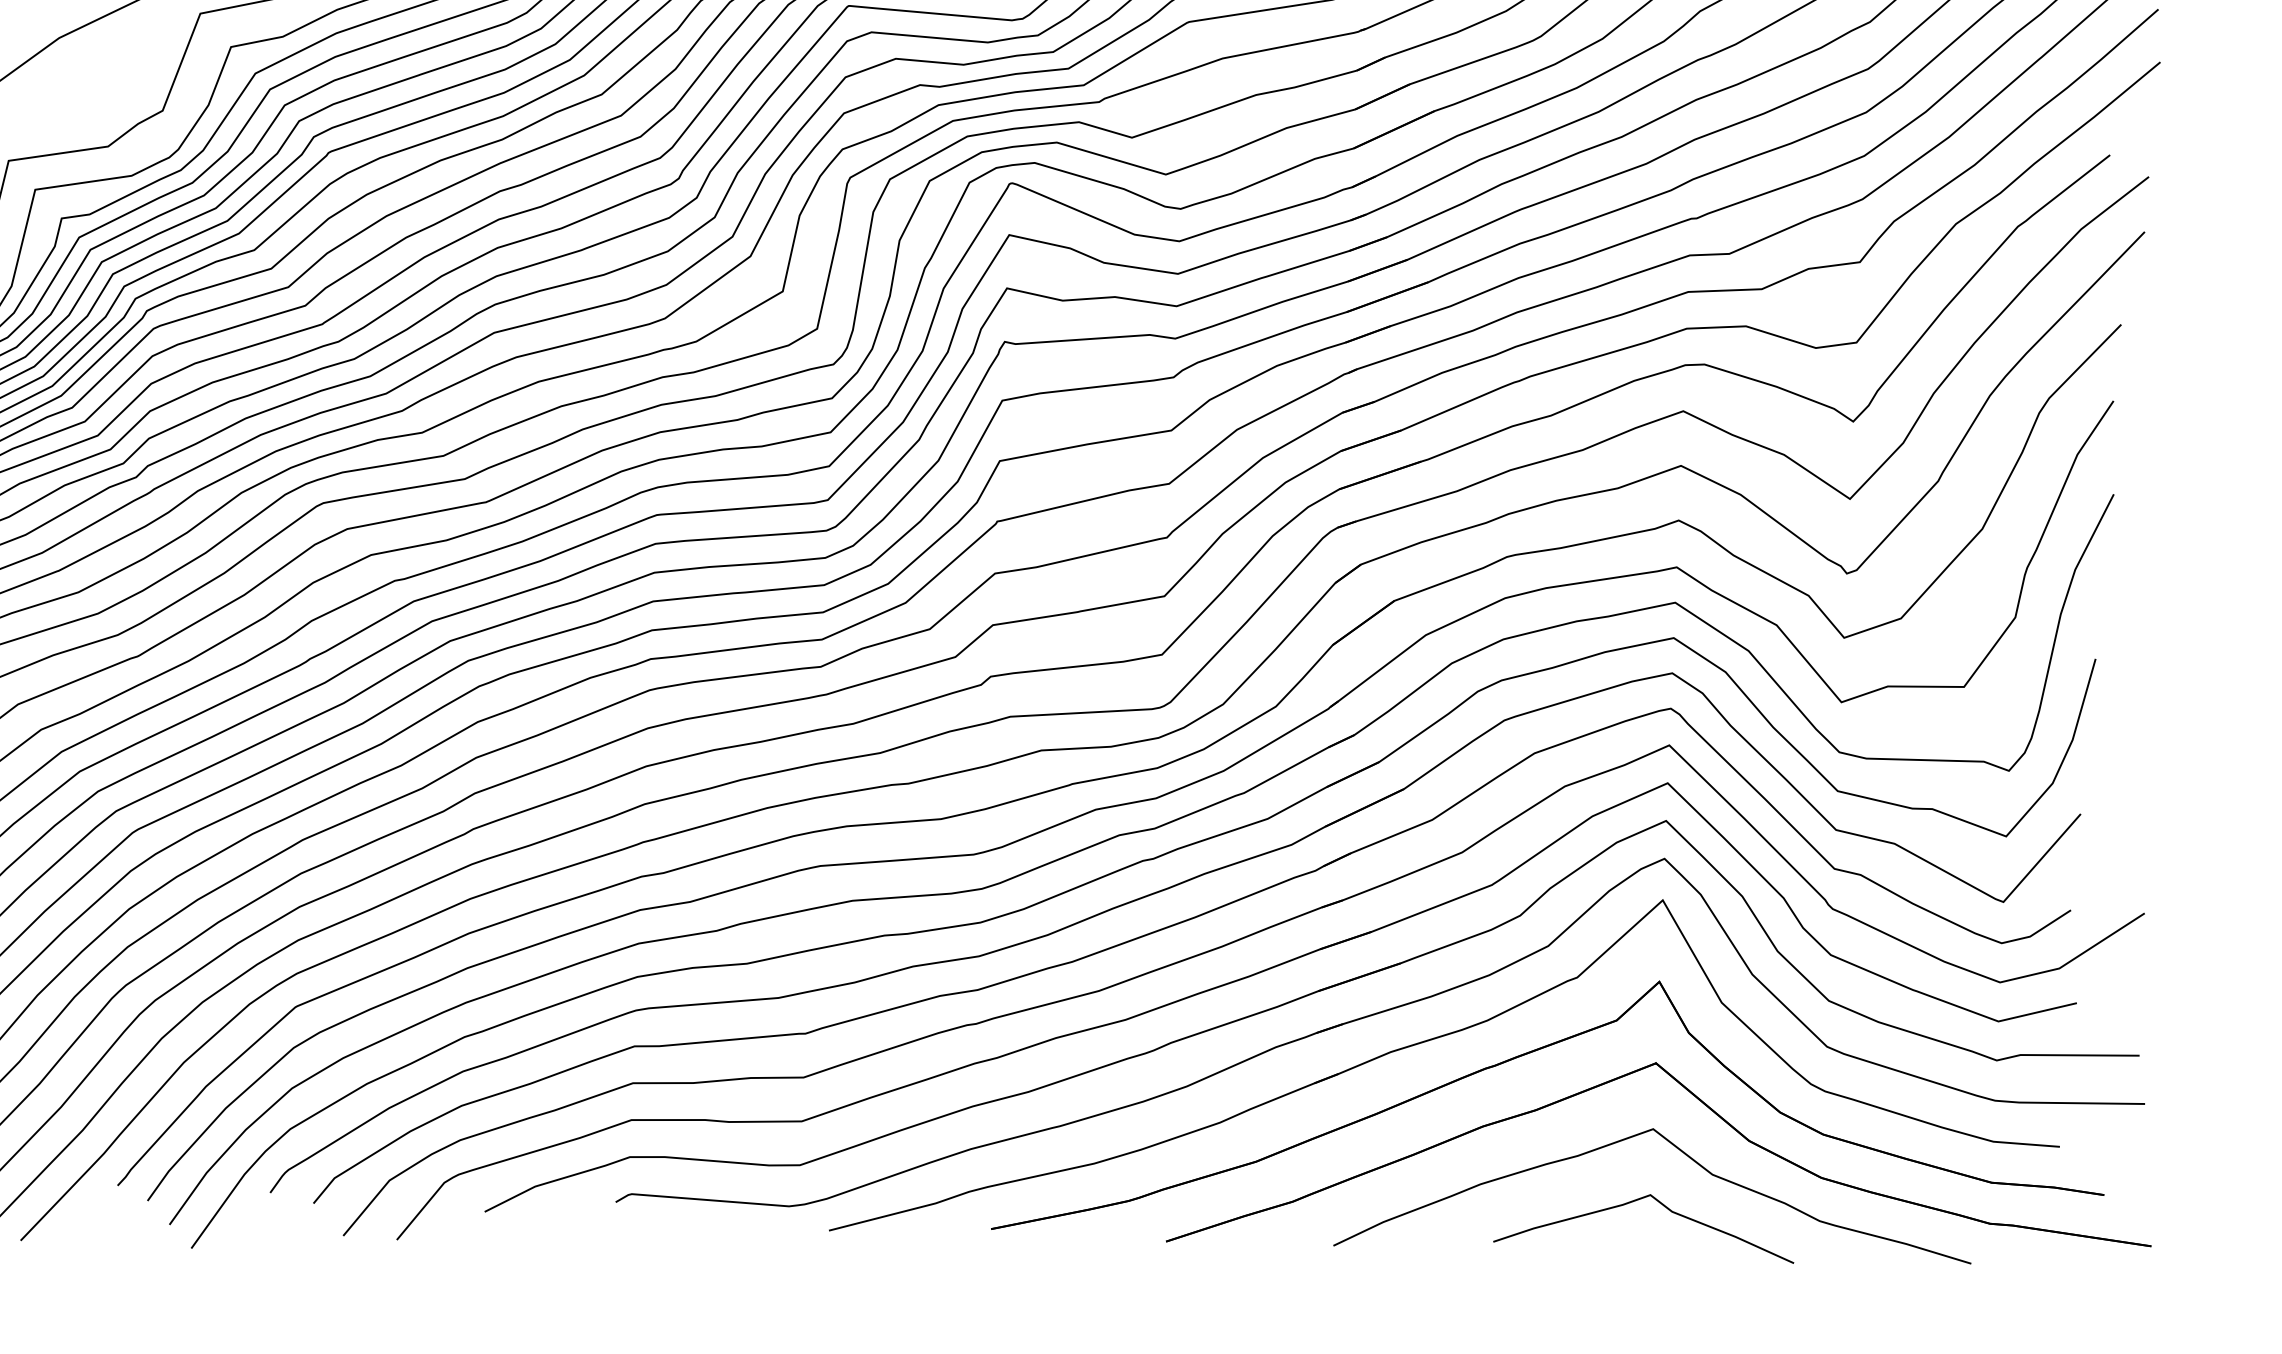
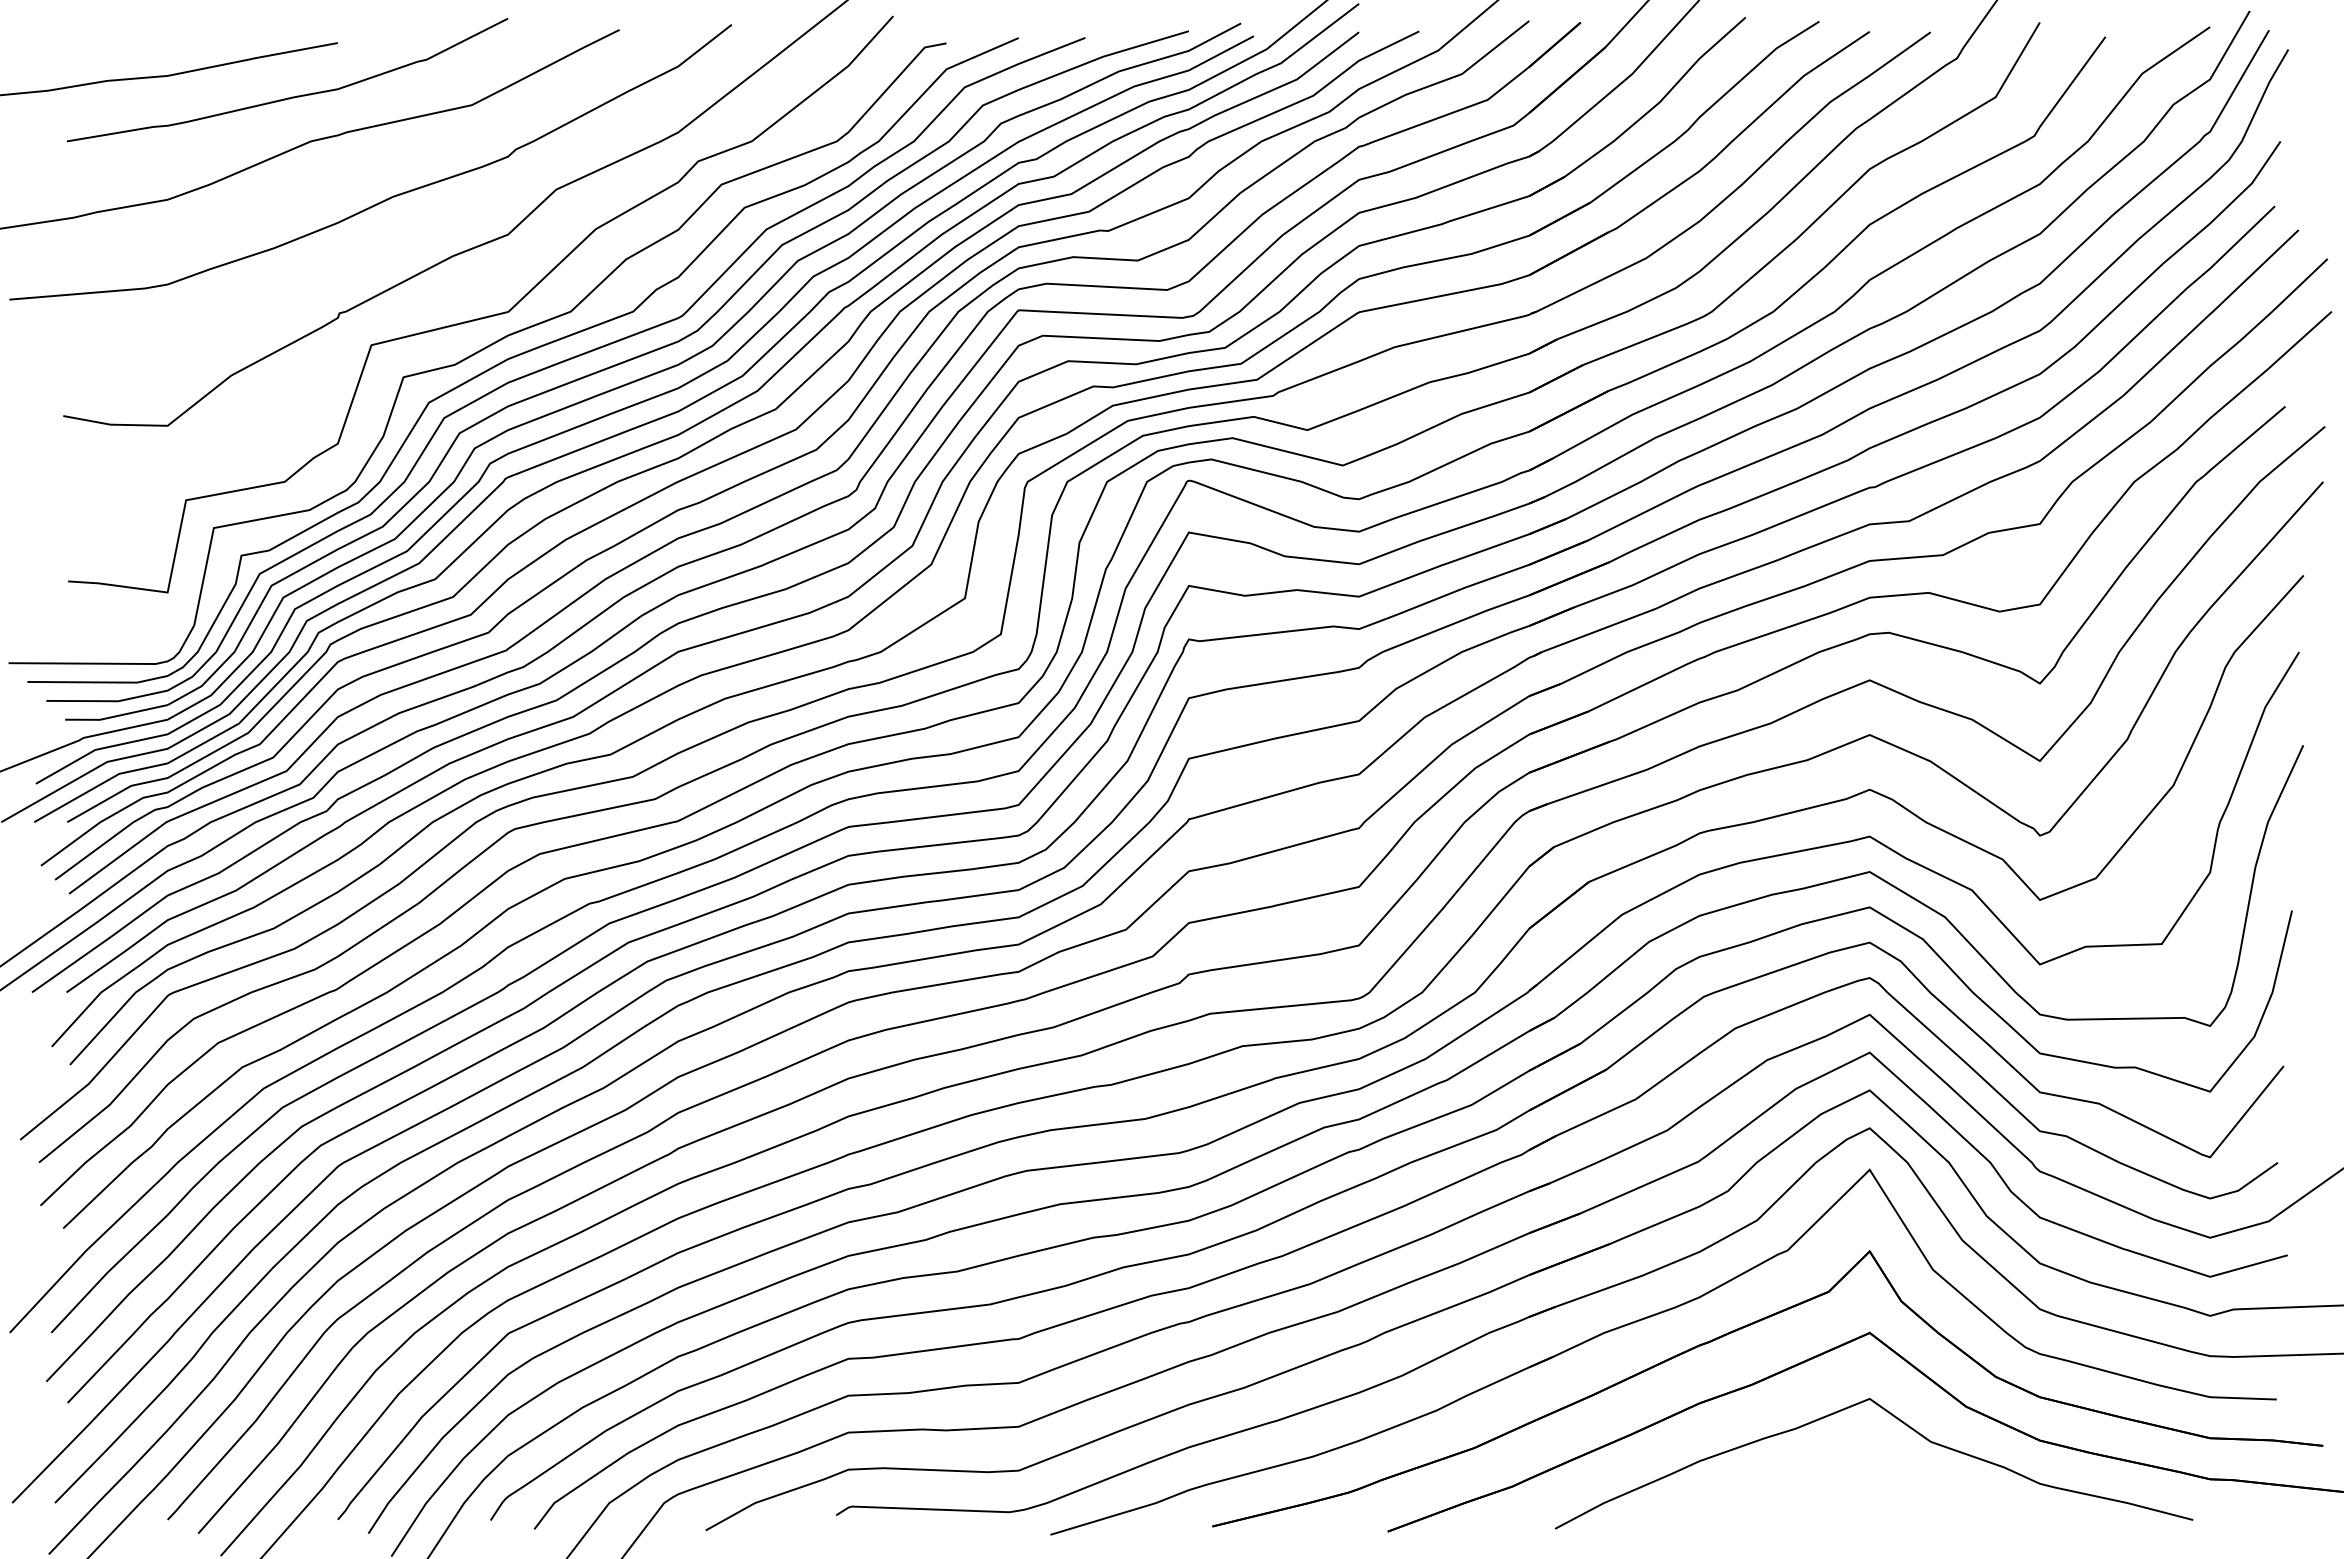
curve: (1636, 1201) -> (1856, 1471), removed

